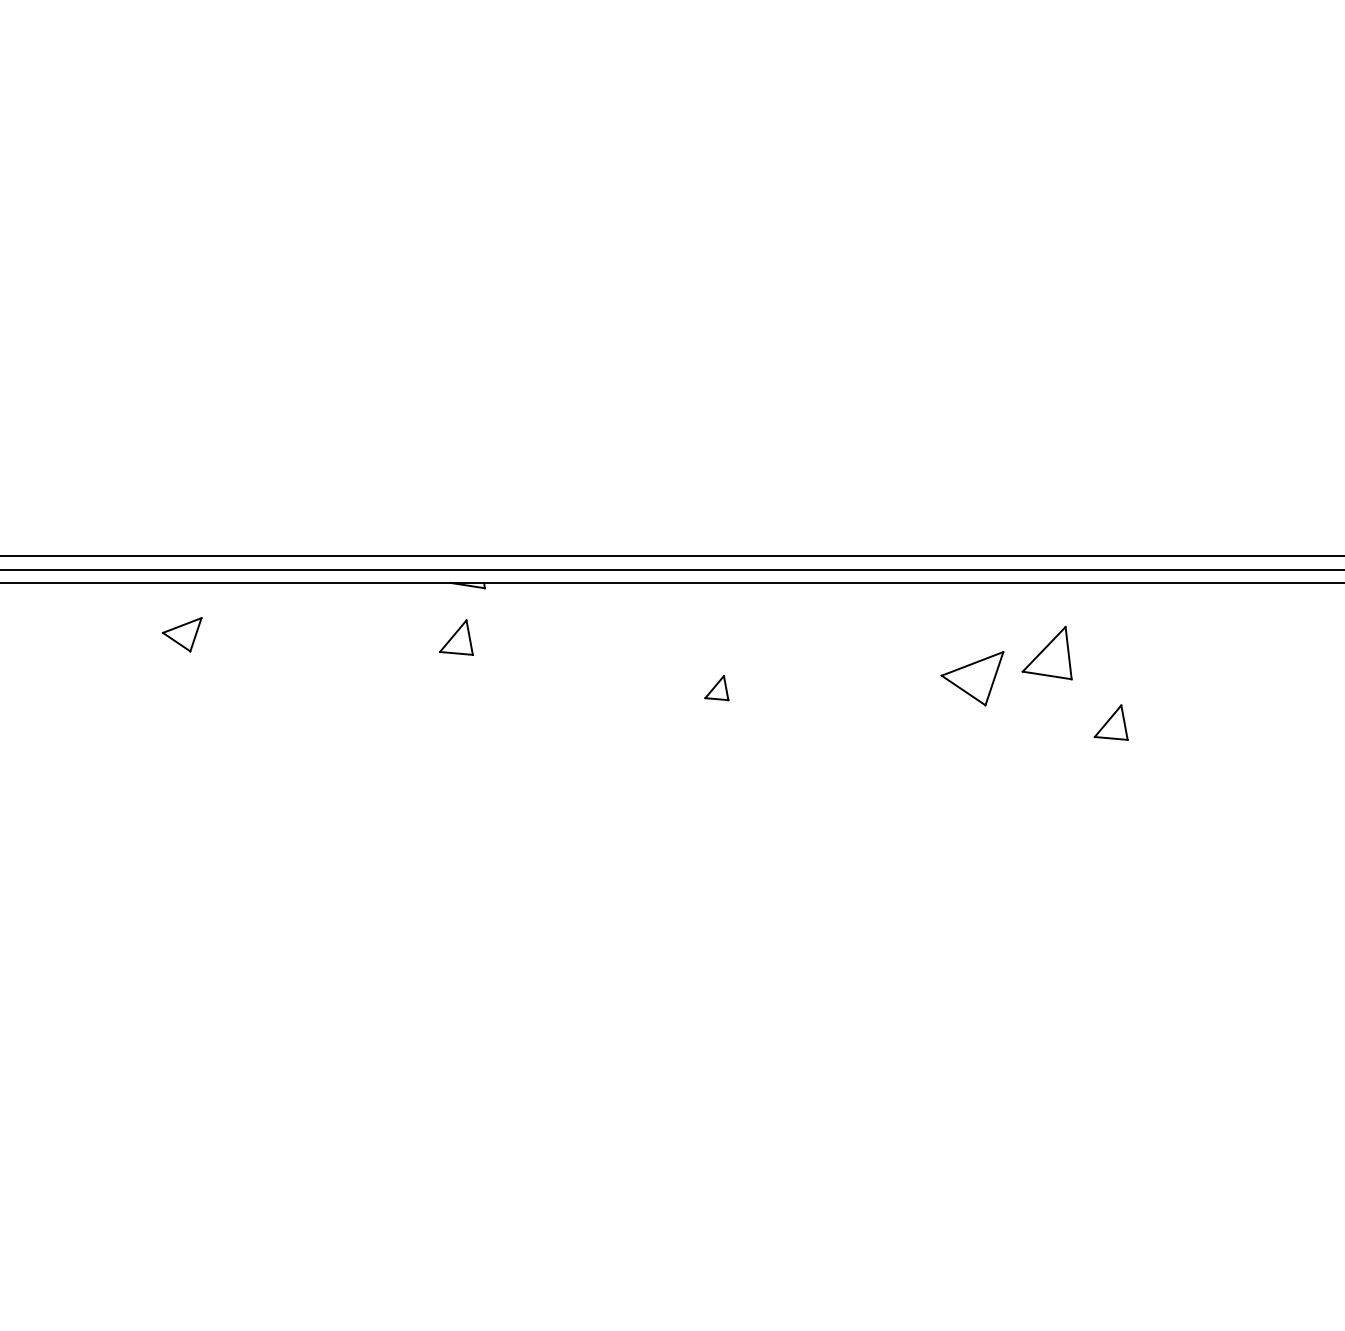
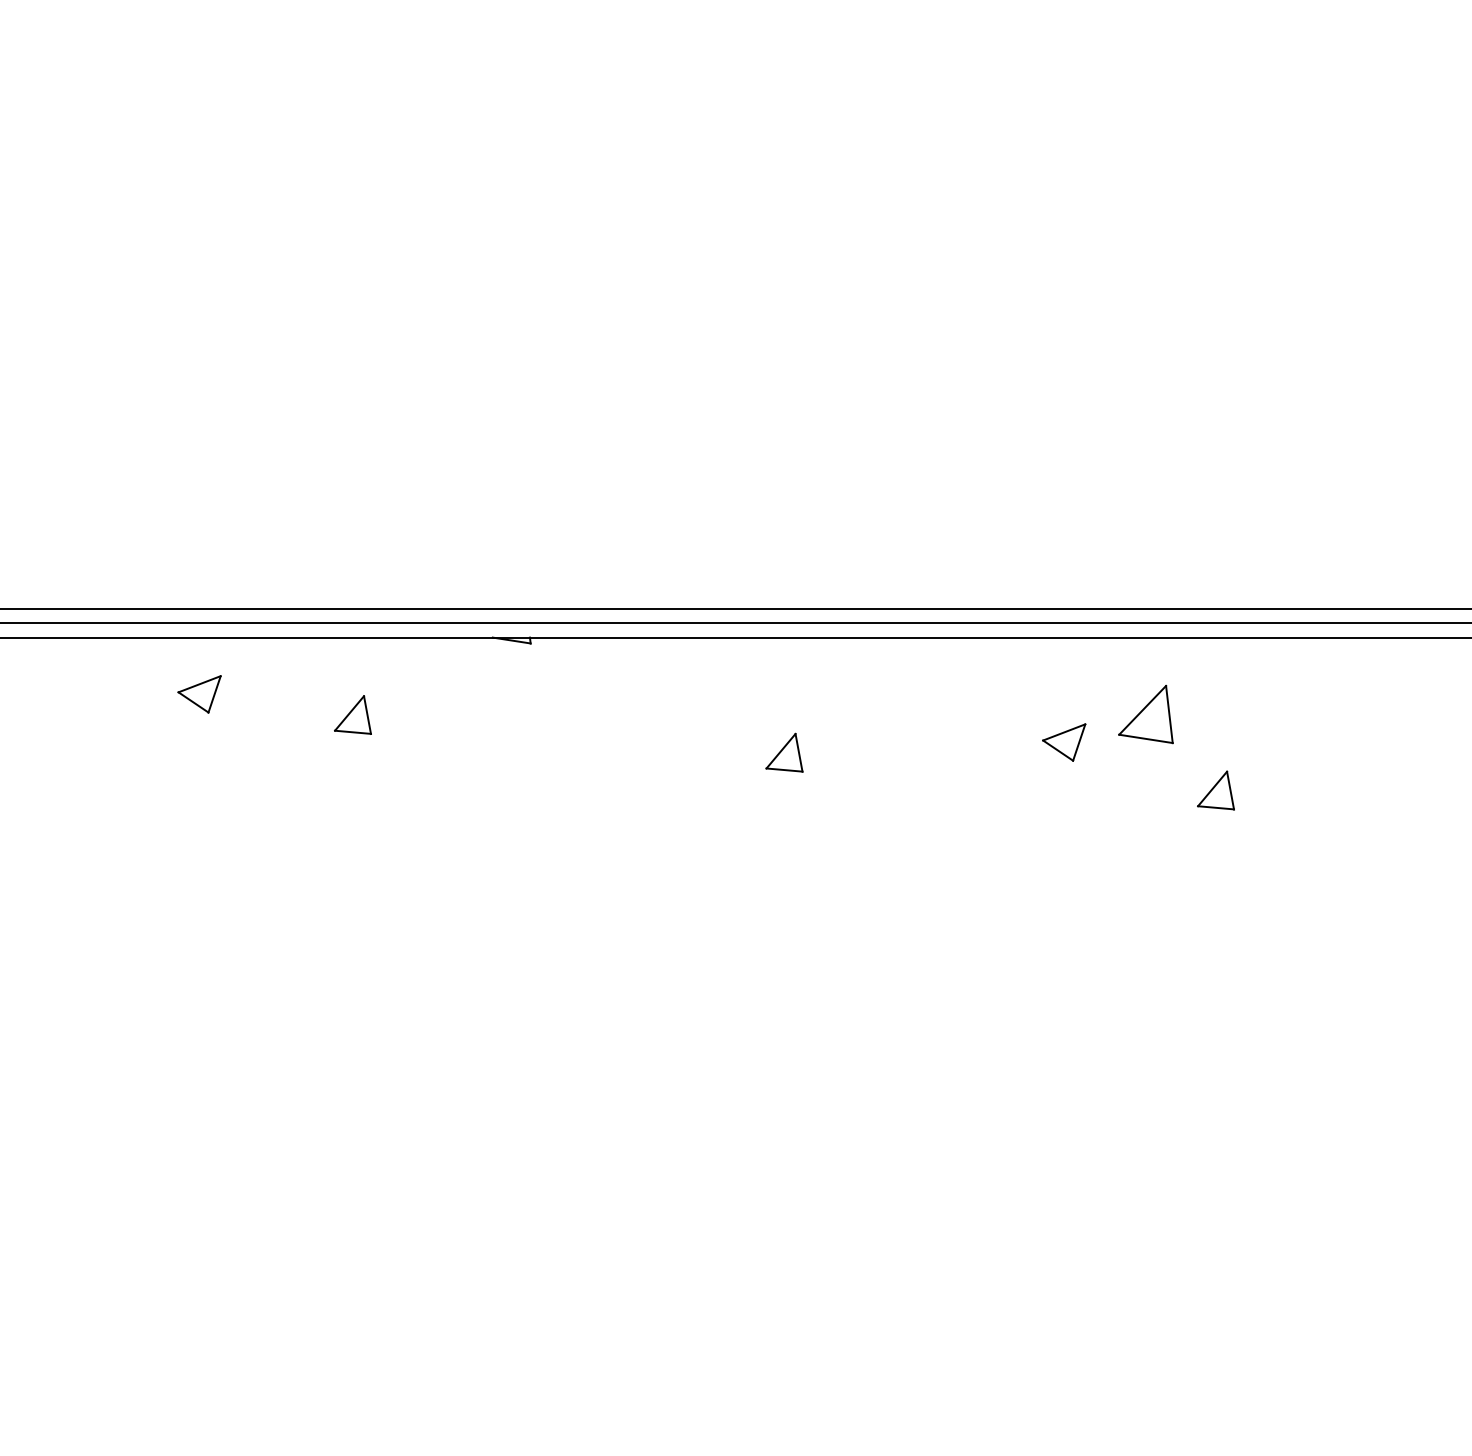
part: (456, 637) -> (353, 714), moved
part: (972, 678) -> (1064, 742), size x0.62
part: (716, 687) -> (784, 752), size x1.43

